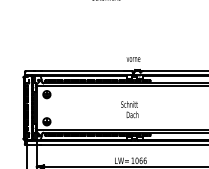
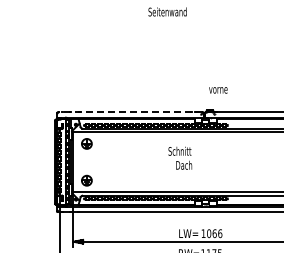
text: (133, 59) -> (218, 90), moved
line: (78, 71) -> (129, 112), solid -> dashed
text: (129, 109) -> (180, 157), moved

